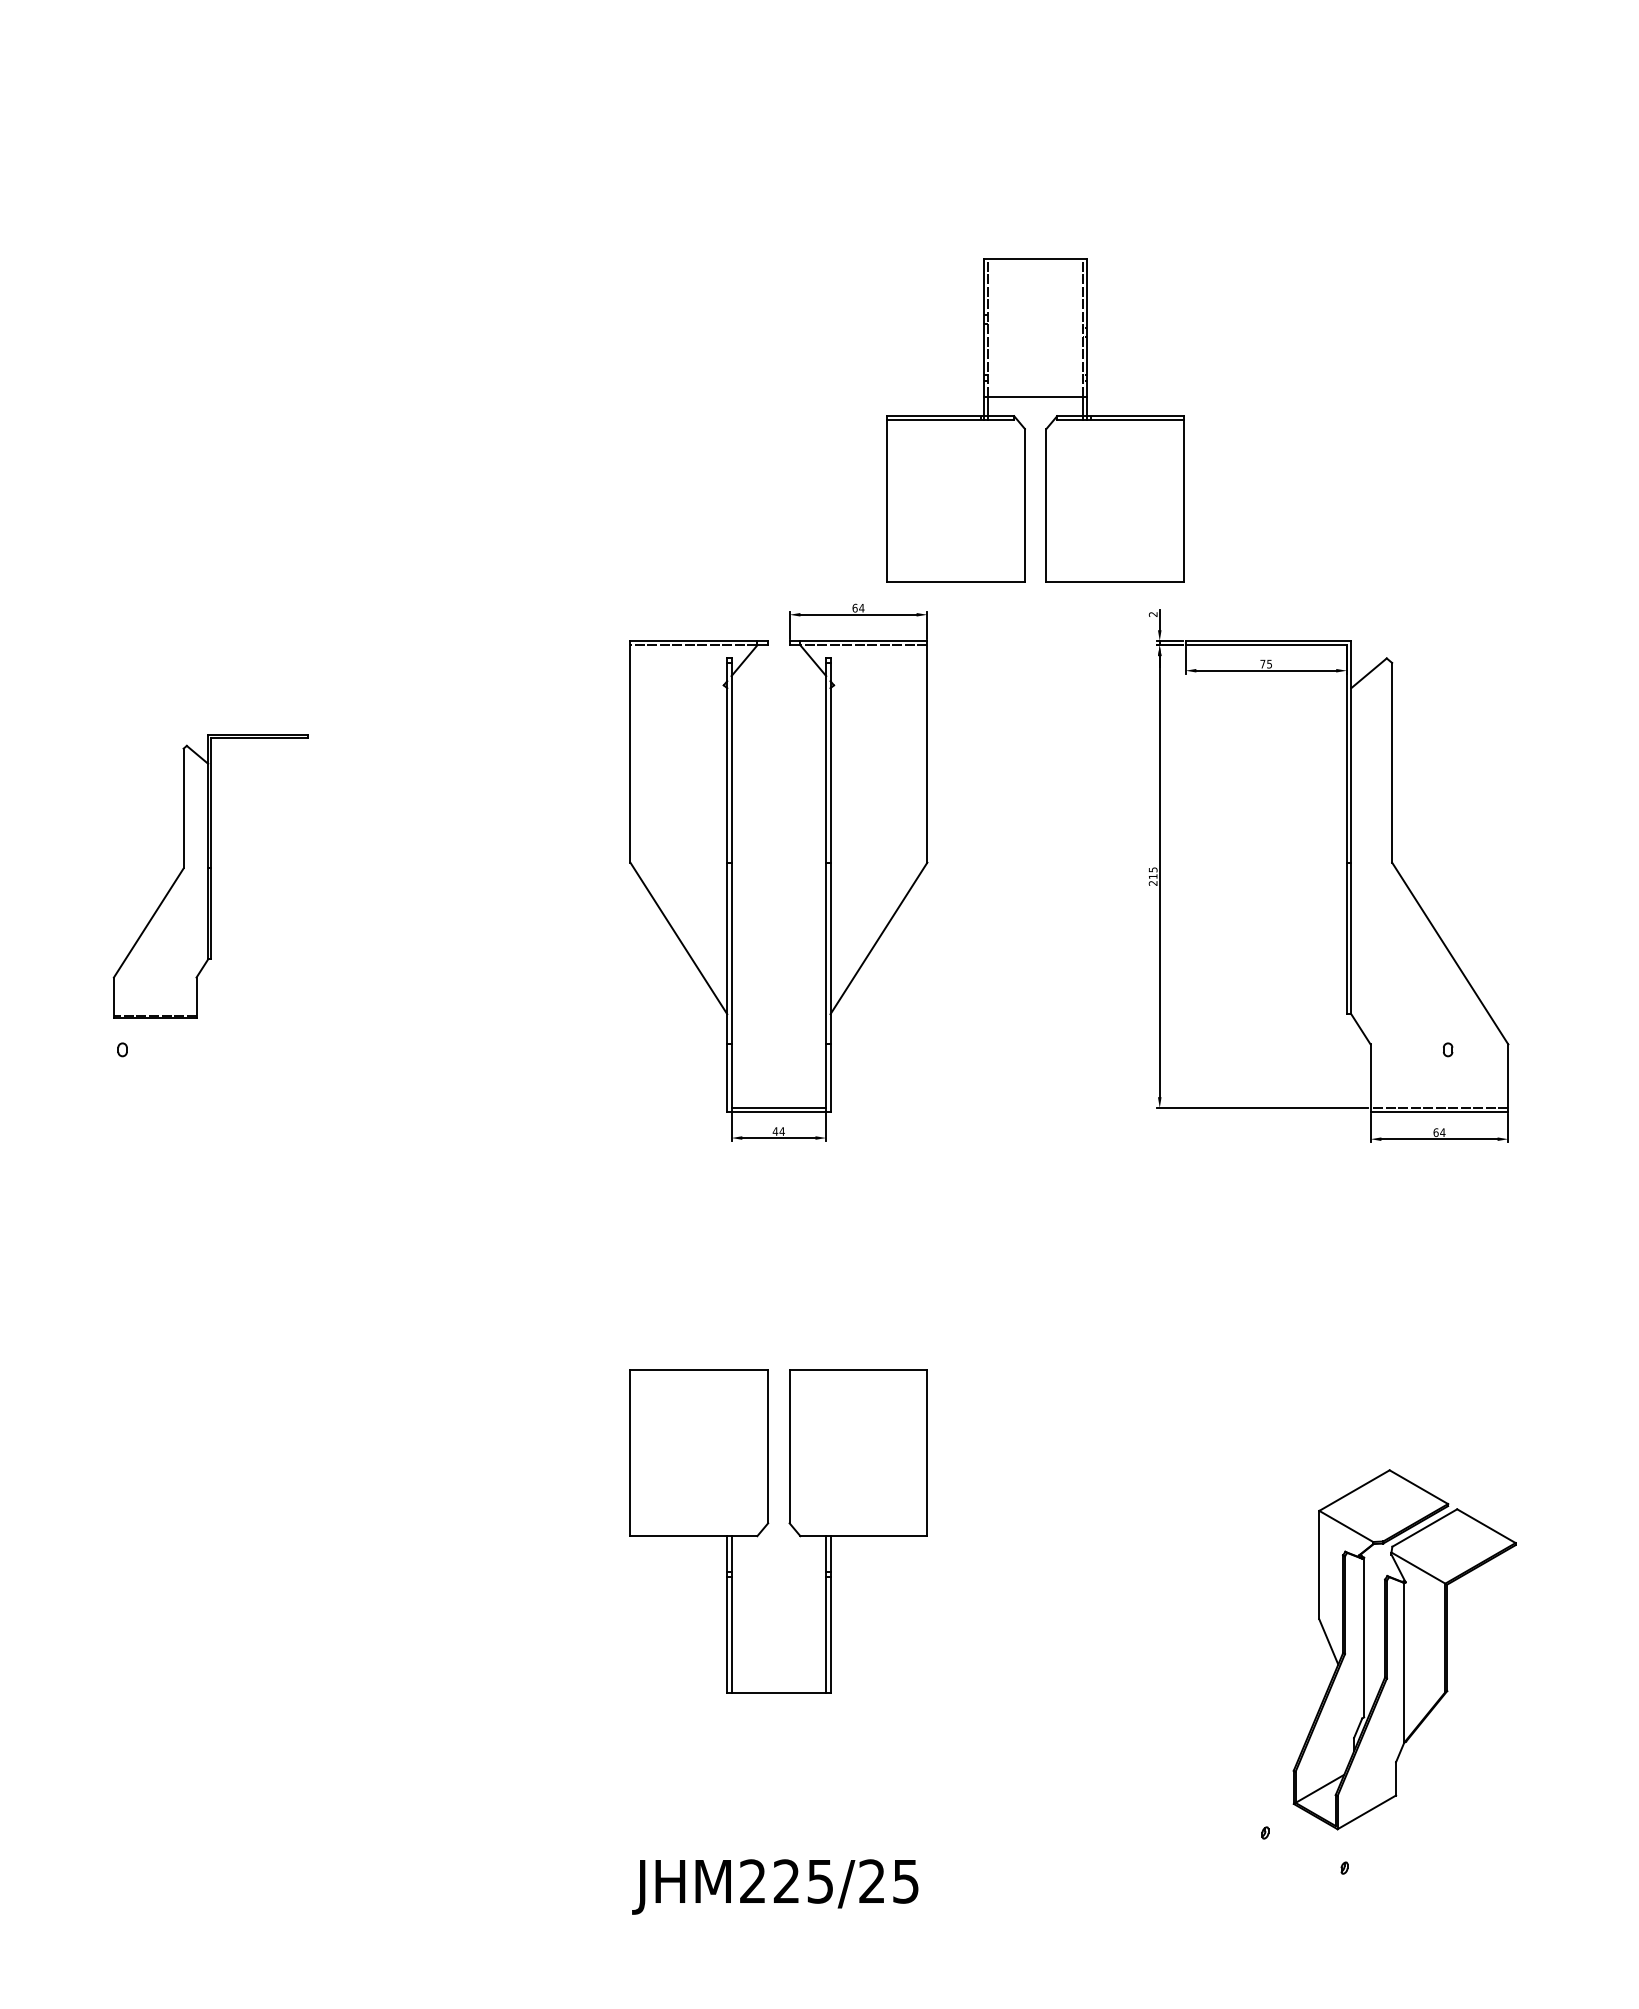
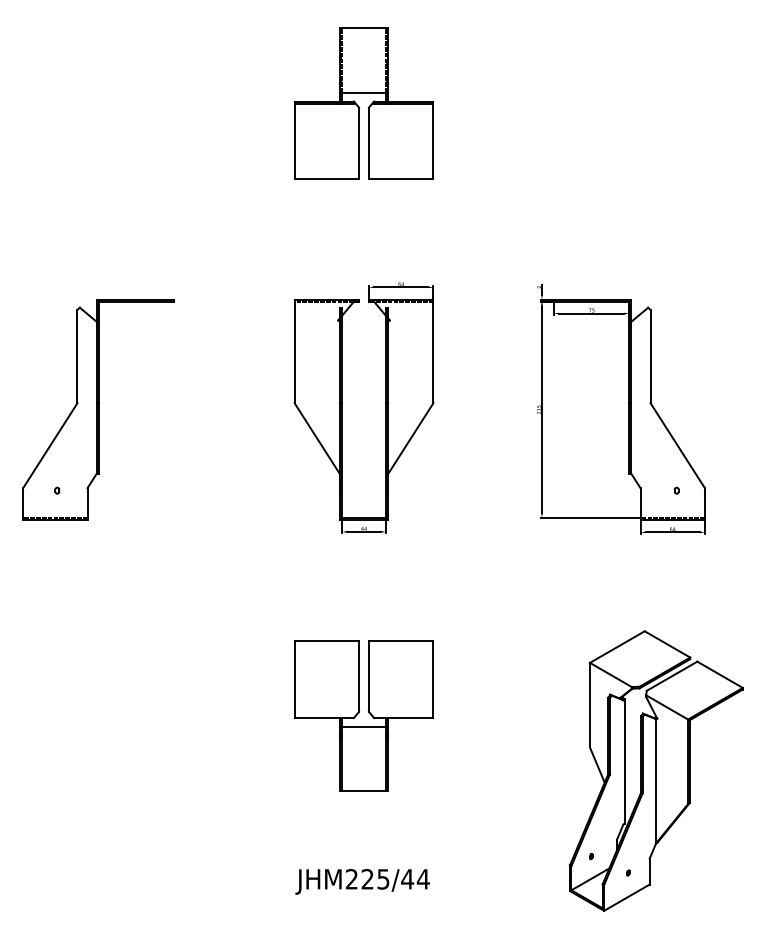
part: (1034, 420) -> (363, 103), moved
part: (210, 876) -> (98, 409), size x1.67
line: (777, 1554) -> (363, 726), added
part: (1404, 1648) -> (656, 770), size x1.67
text: (889, 1881) -> (415, 879), JHM225/25 -> JHM225/44

